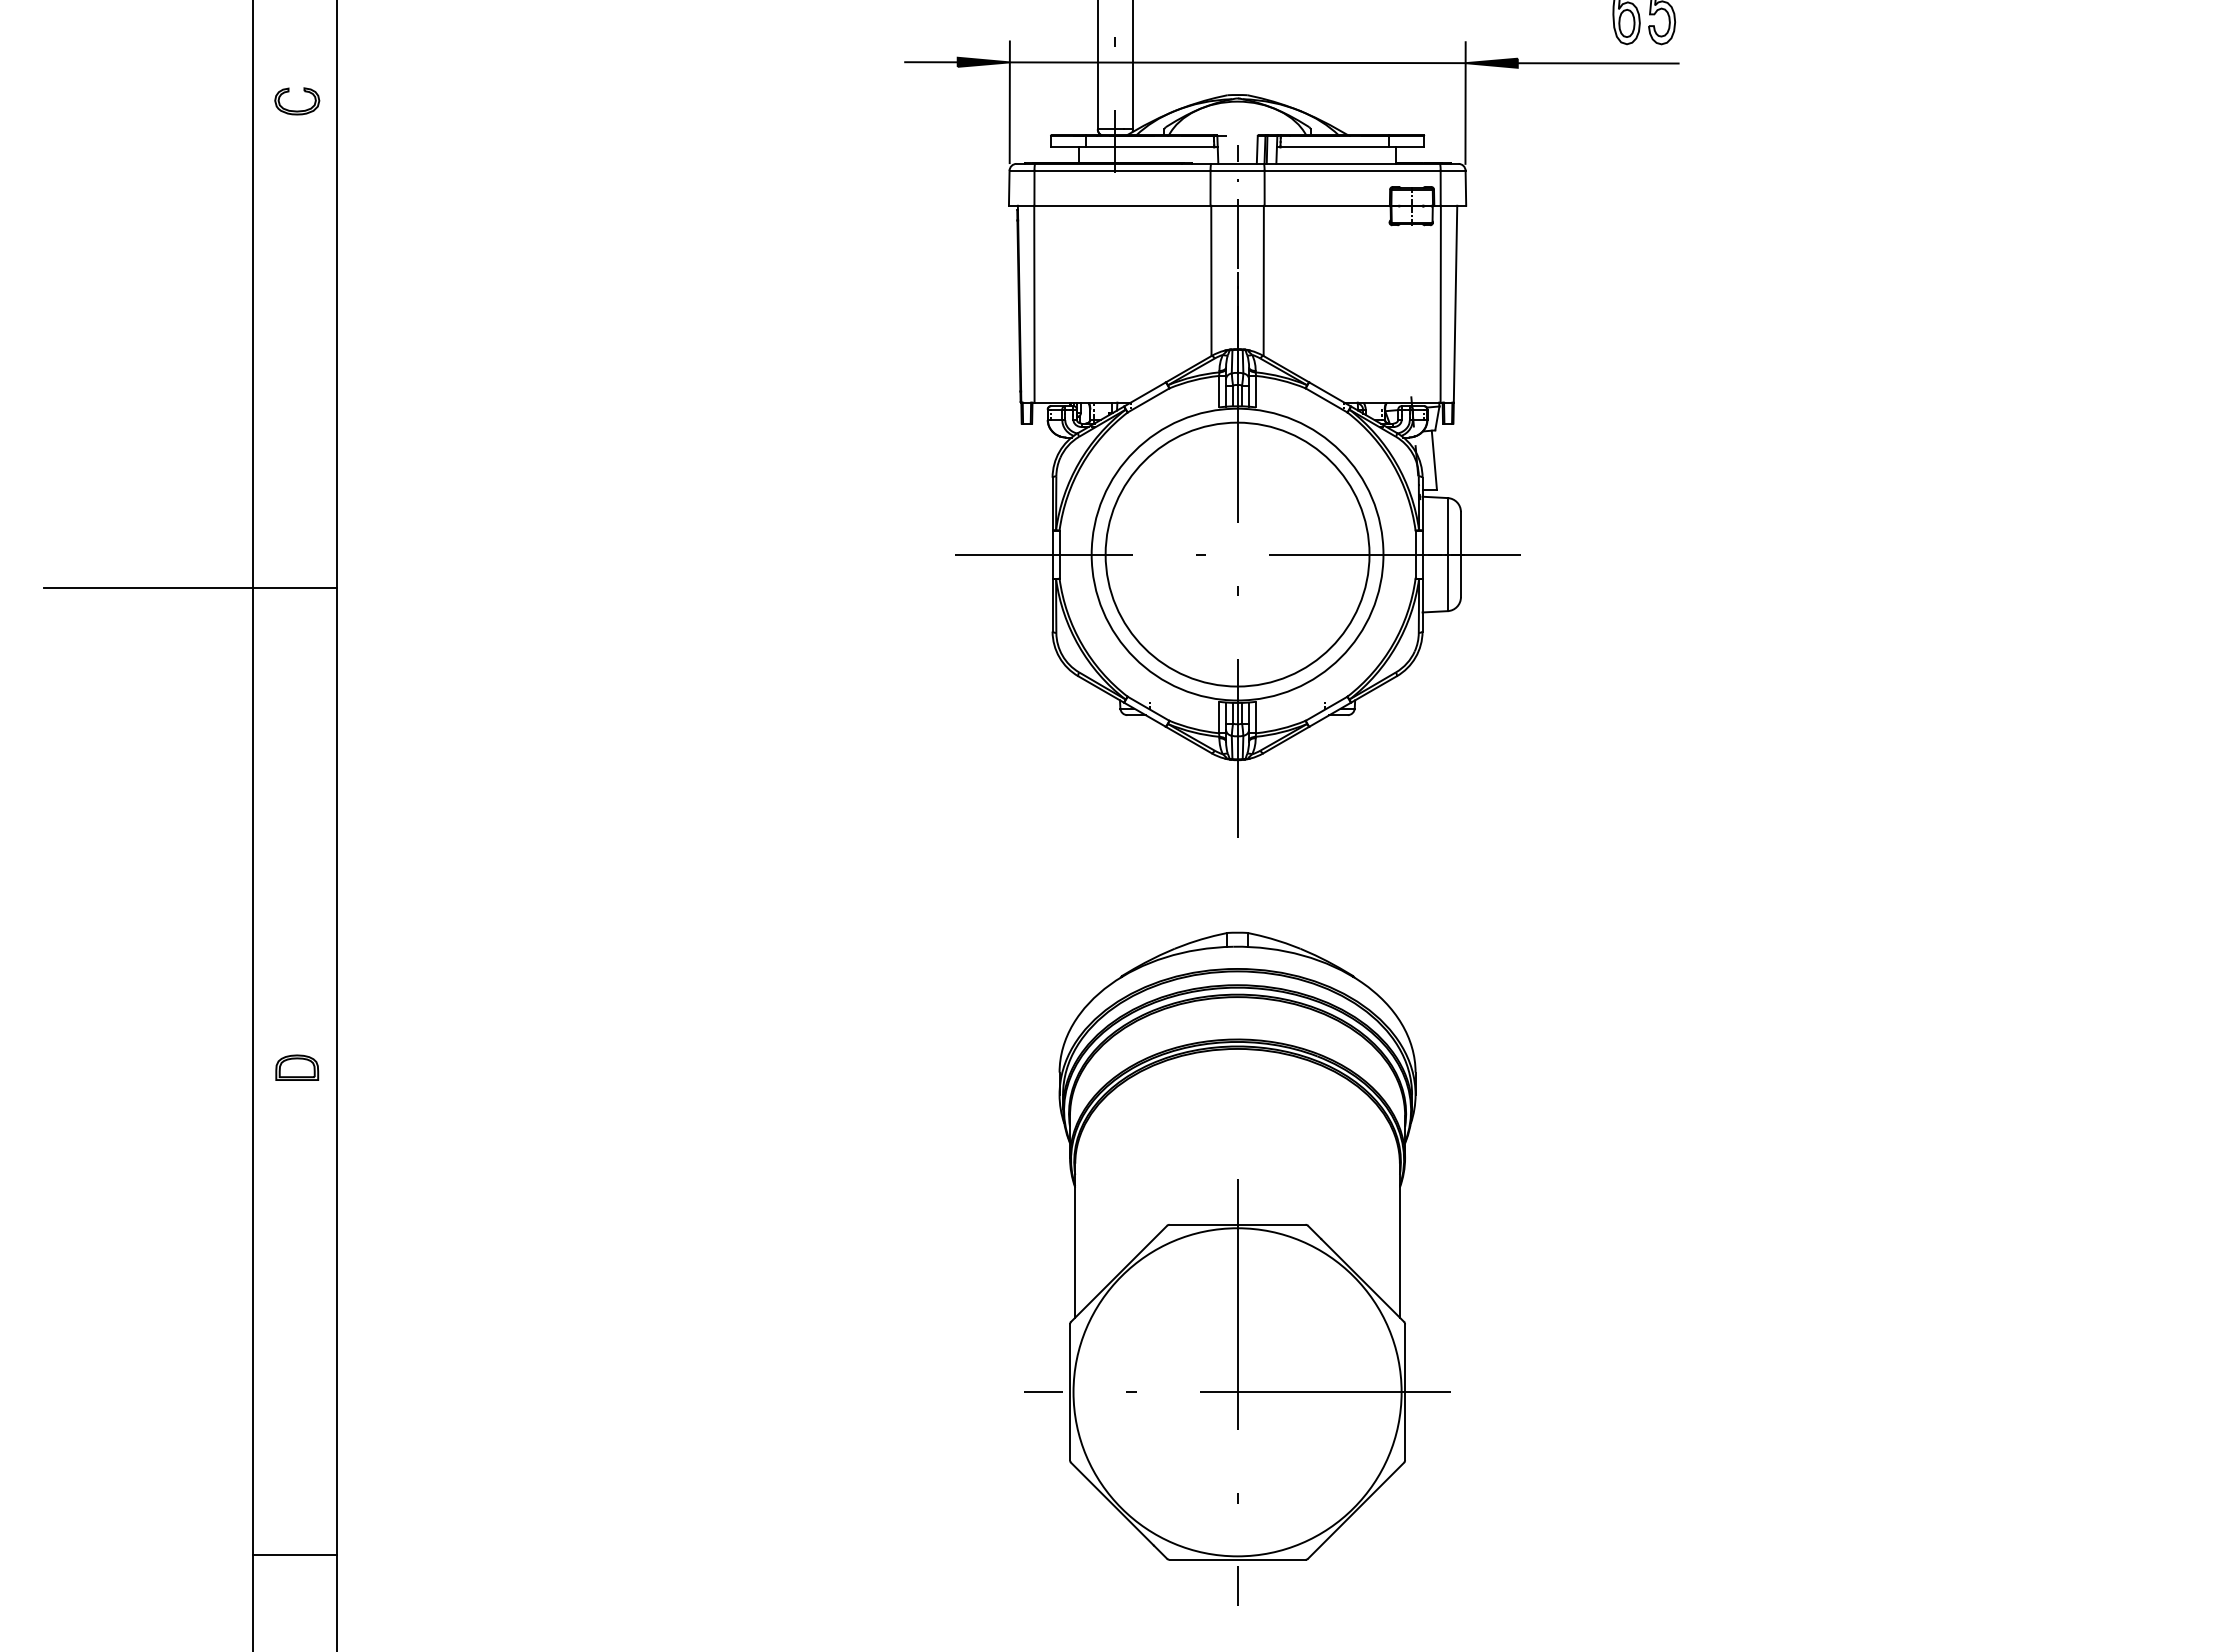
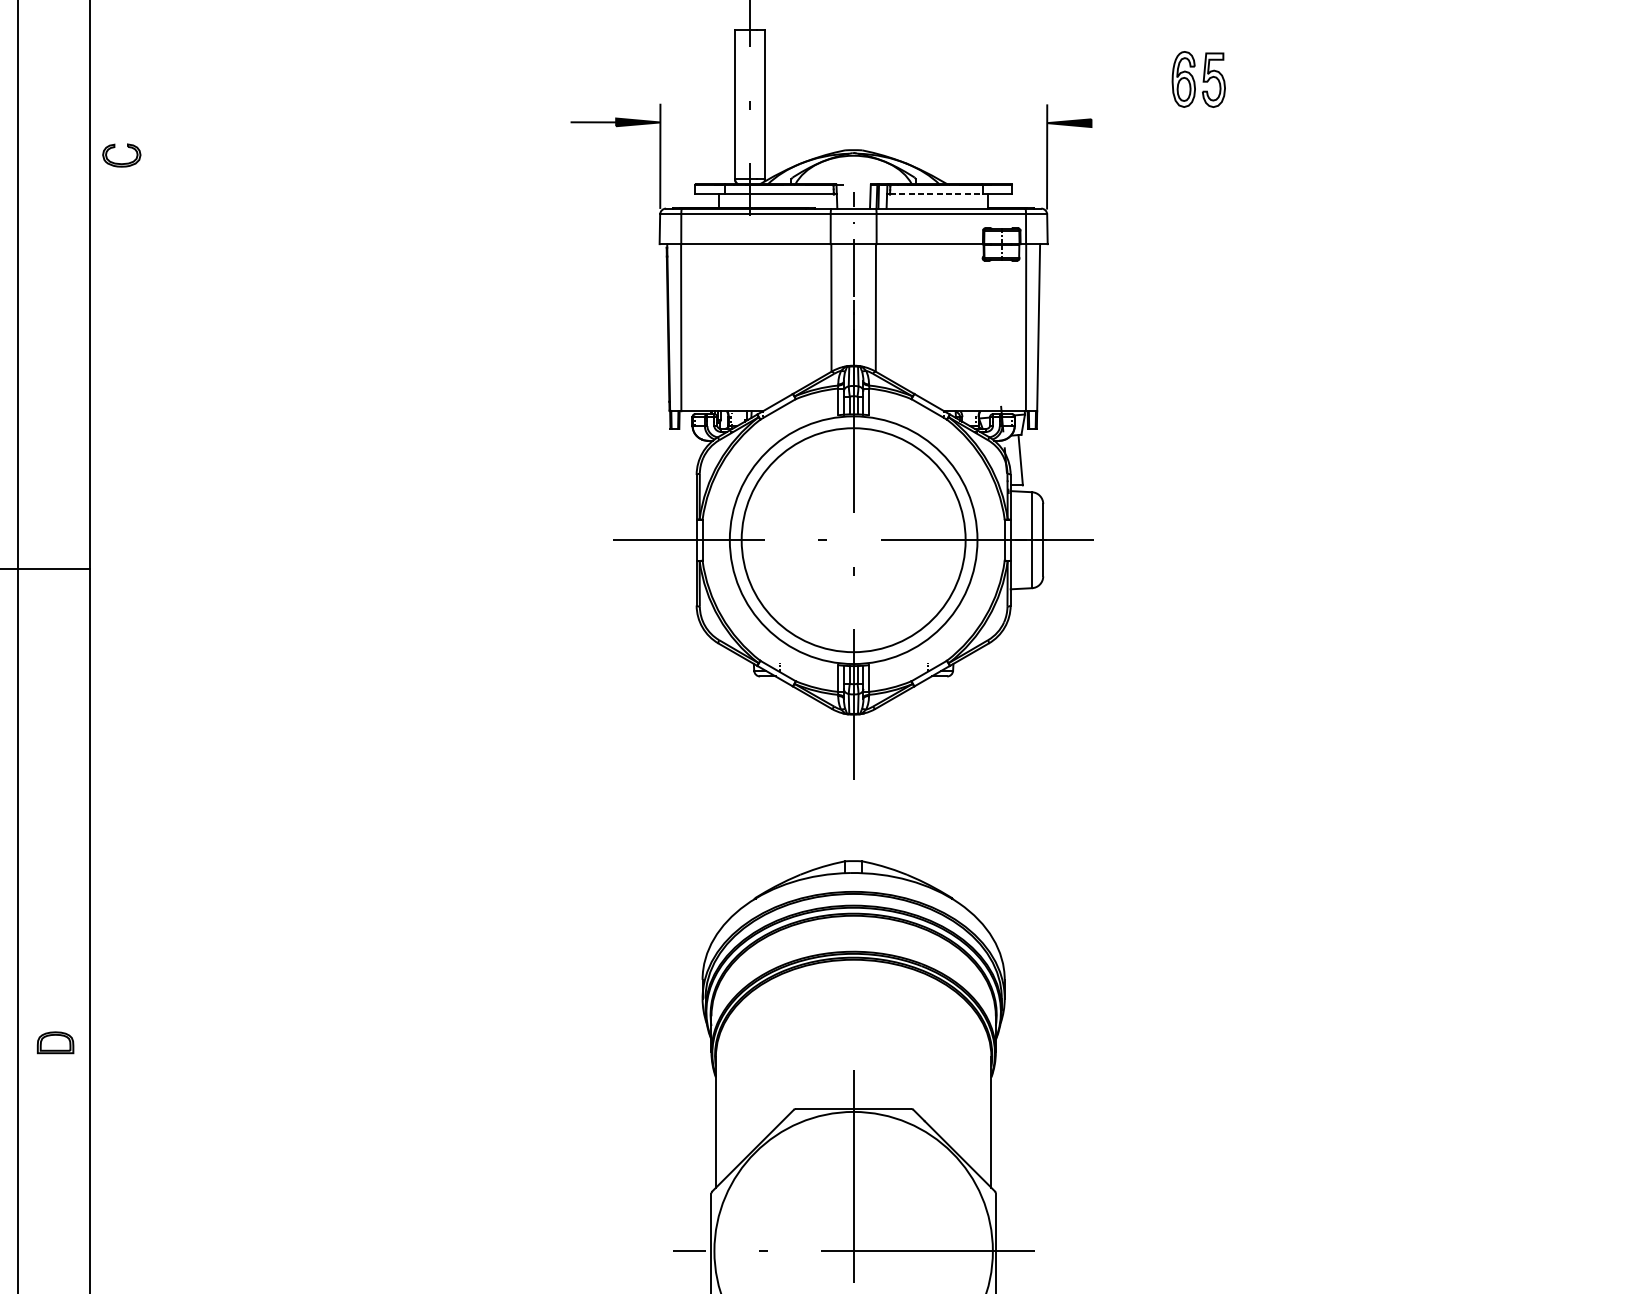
line: (1237, 62) -> (853, 122), removed
line: (1597, 63) -> (1159, 123), removed
part: (297, 110) -> (122, 163), moved
line: (1335, 147) -> (936, 194), solid -> dashed
part: (297, 1067) -> (55, 1042), moved

